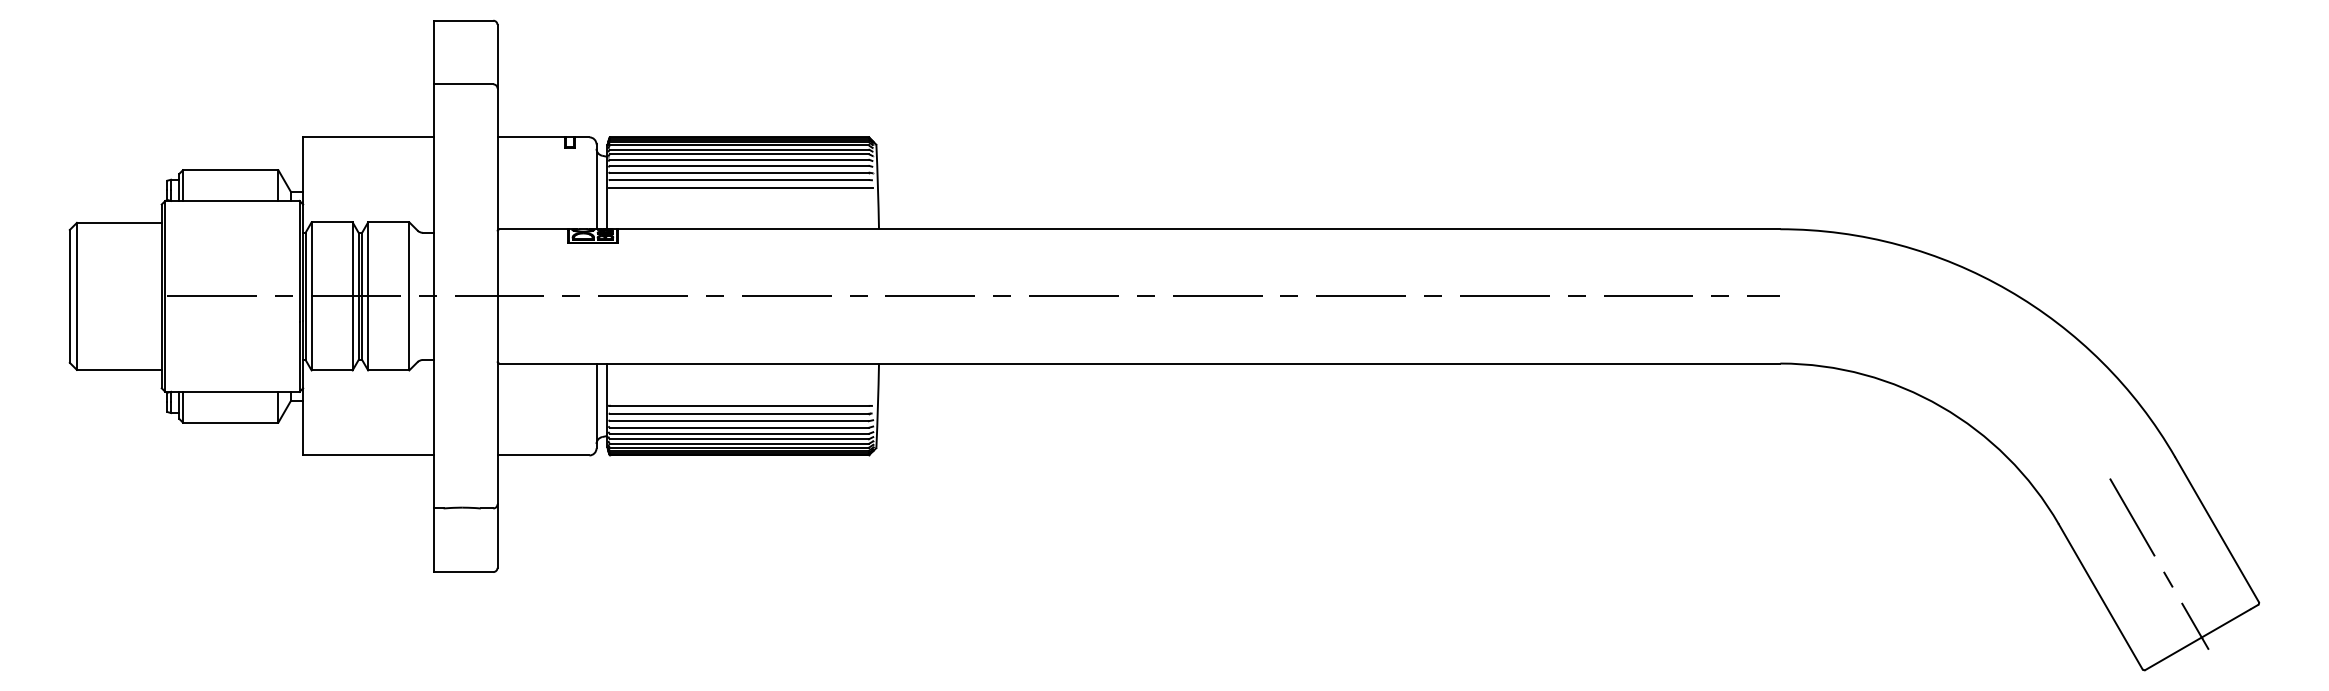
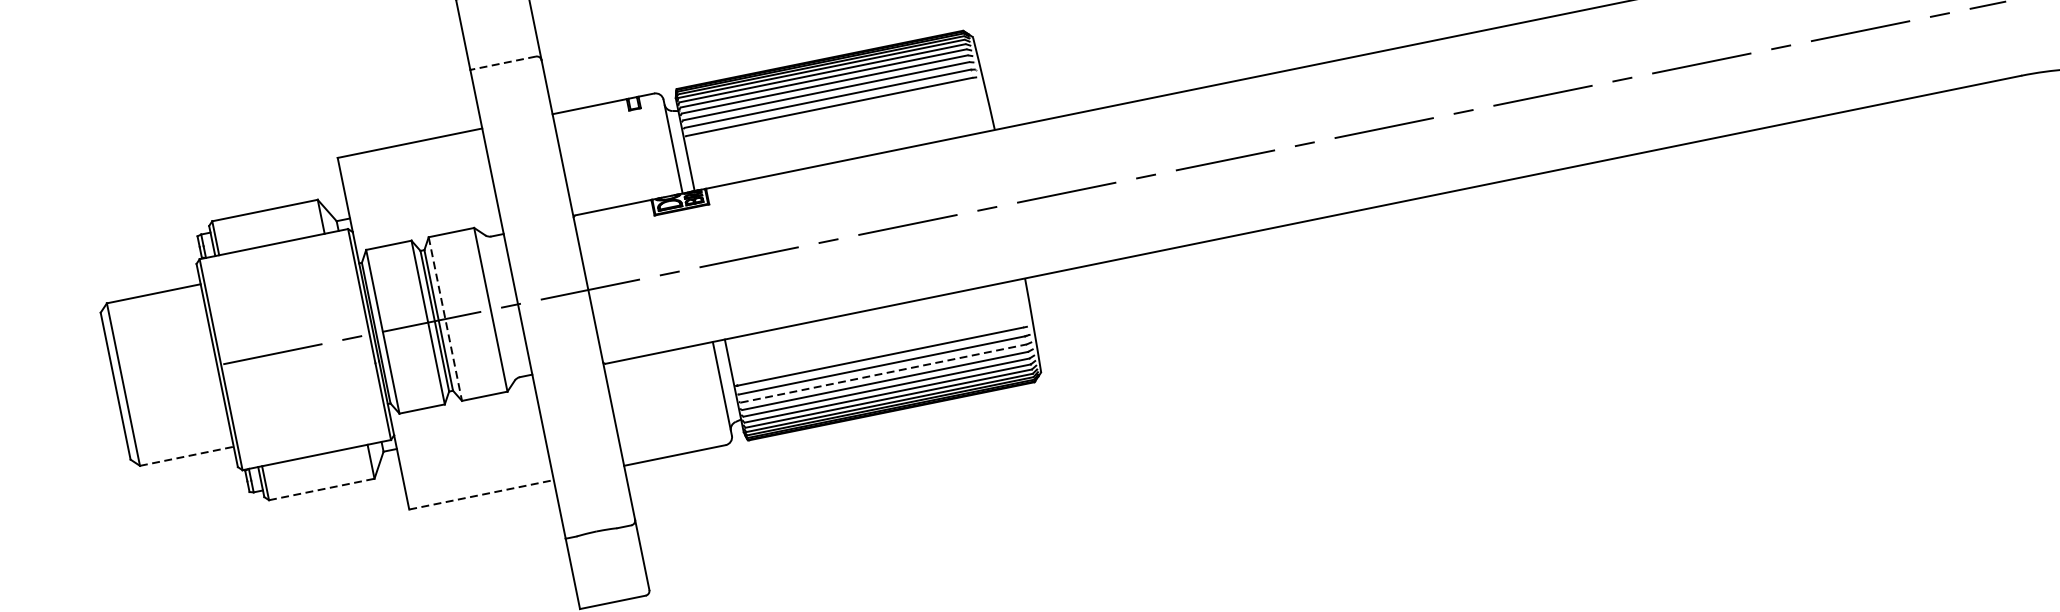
line: (463, 84) -> (503, 63), solid -> dashed
line: (740, 187) -> (832, 115), removed
line: (368, 296) -> (445, 319), solid -> dashed
line: (119, 369) -> (186, 455), solid -> dashed
line: (739, 421) -> (883, 373), solid -> dashed
line: (230, 422) -> (321, 489), solid -> dashed
line: (369, 455) -> (482, 494), solid -> dashed

